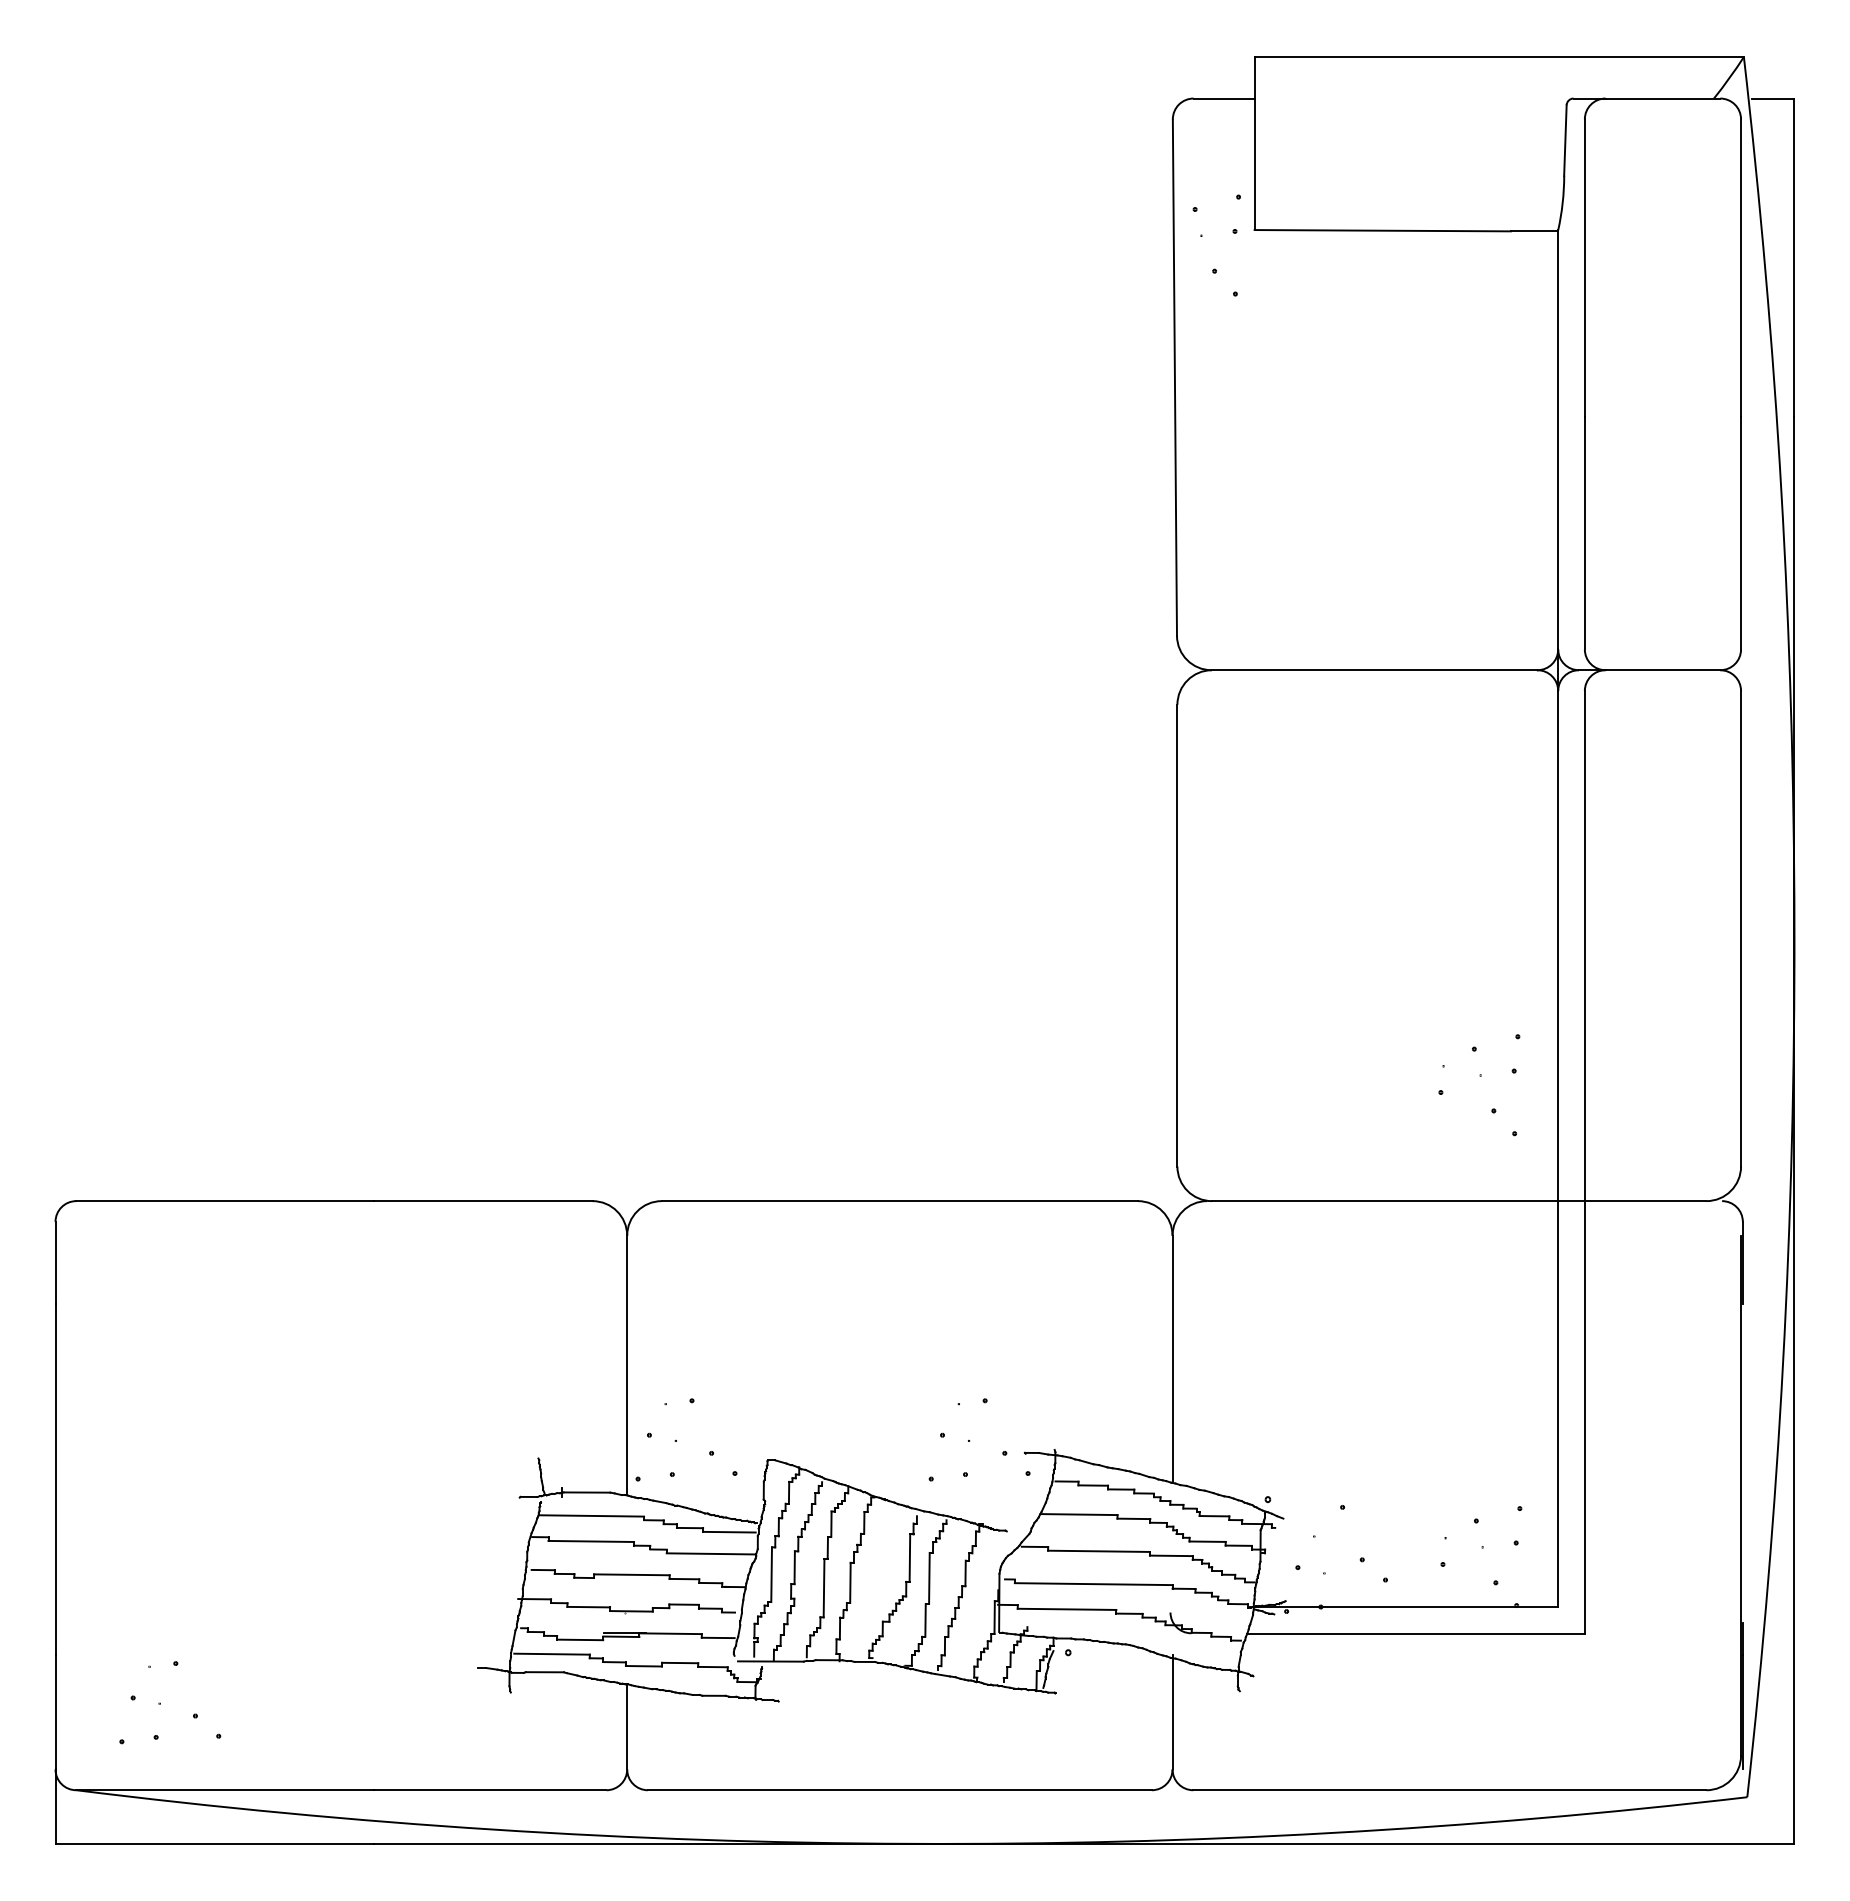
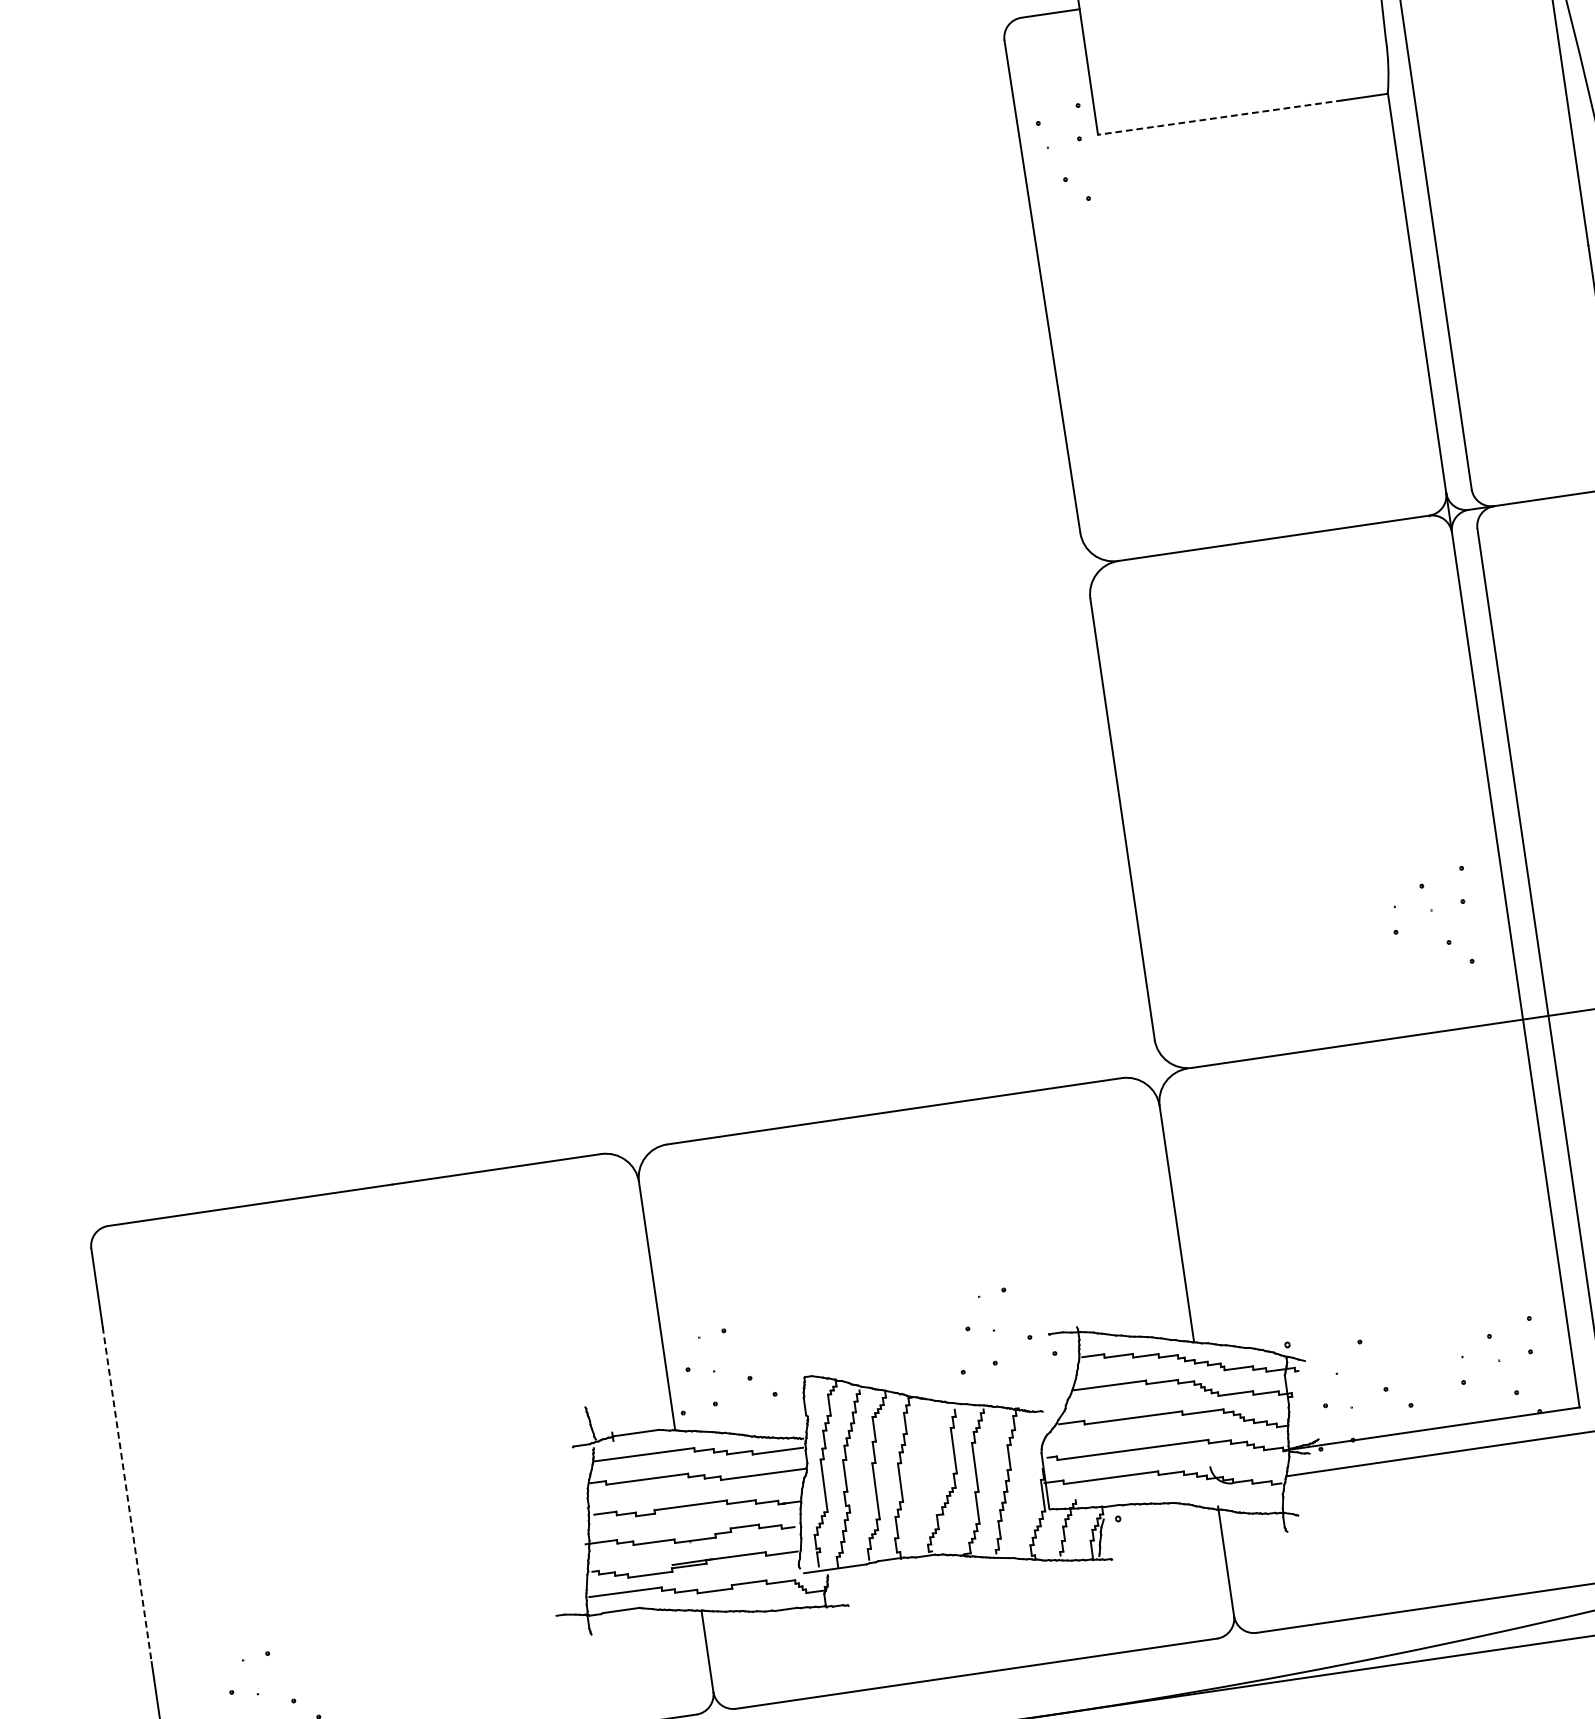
line: (1382, 230) -> (1220, 117), solid -> dashed
line: (55, 1479) -> (127, 1494), solid -> dashed

